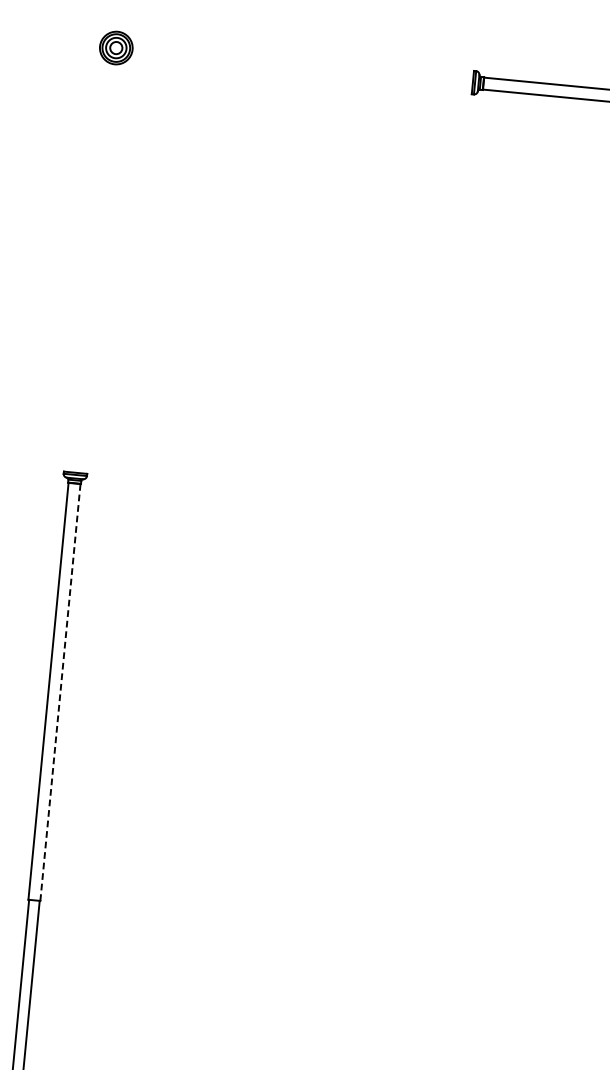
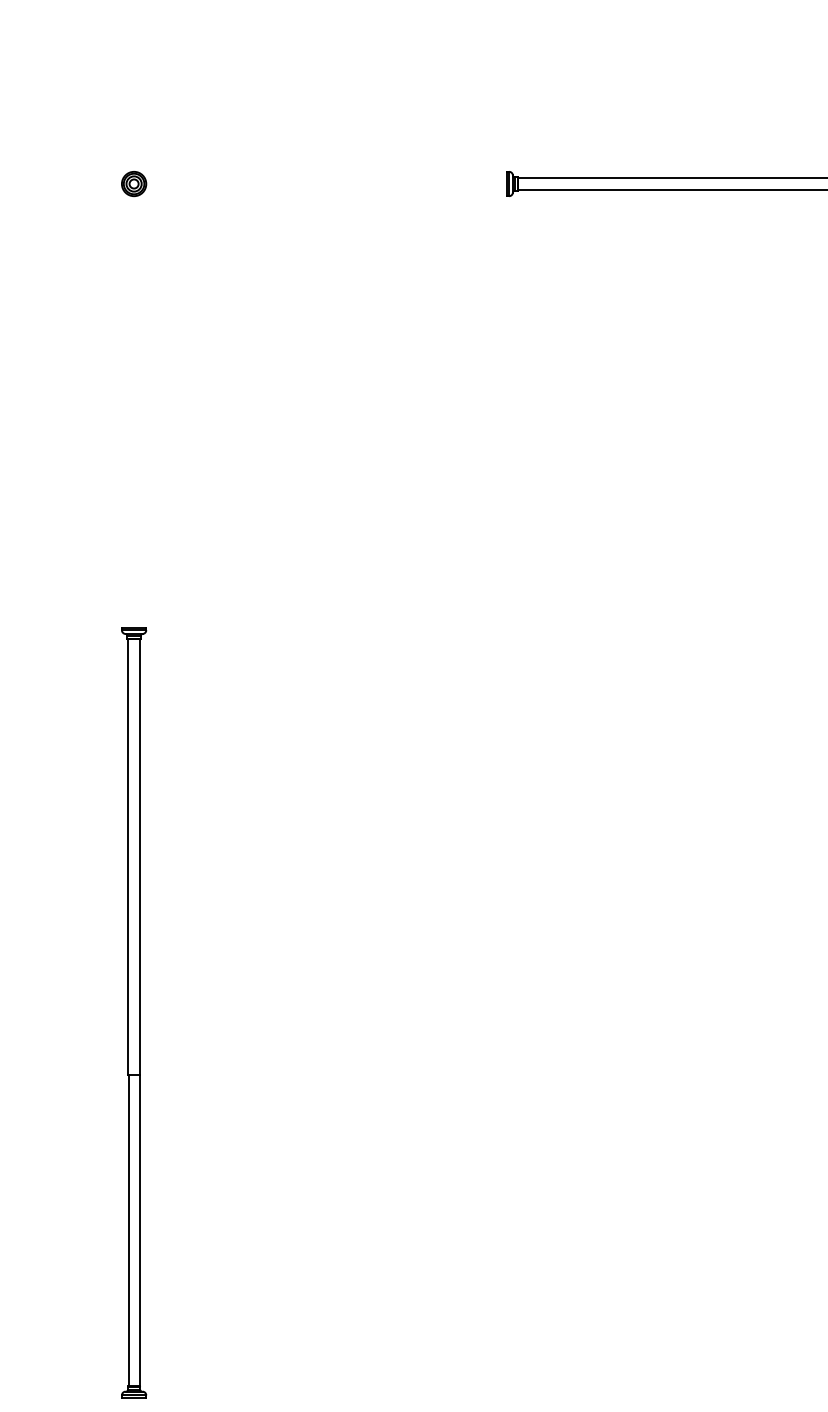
part: (116, 48) -> (134, 184), size x0.71
line: (60, 692) -> (140, 857), dashed -> solid

